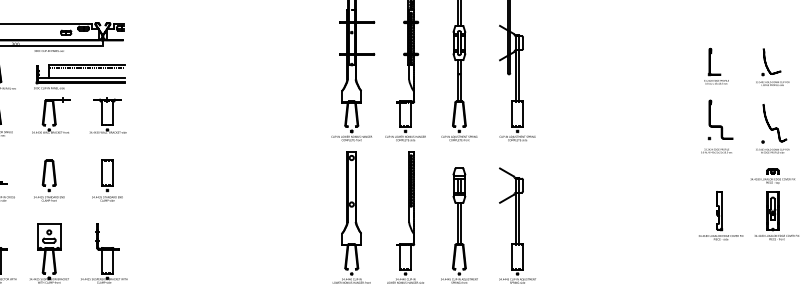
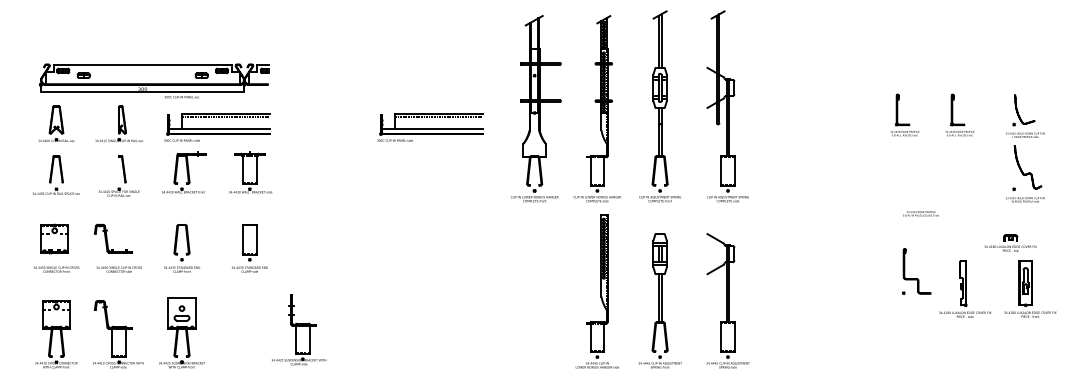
part: (668, 65) -> (904, 114), added
part: (262, 77) -> (430, 127), added
part: (720, 125) -> (916, 278), moved
part: (772, 128) -> (1025, 173), moved
text: (716, 150) -> (920, 213), moved
part: (772, 176) -> (1010, 243), moved
part: (351, 217) -> (534, 291), removed
part: (104, 252) -> (299, 329), moved

